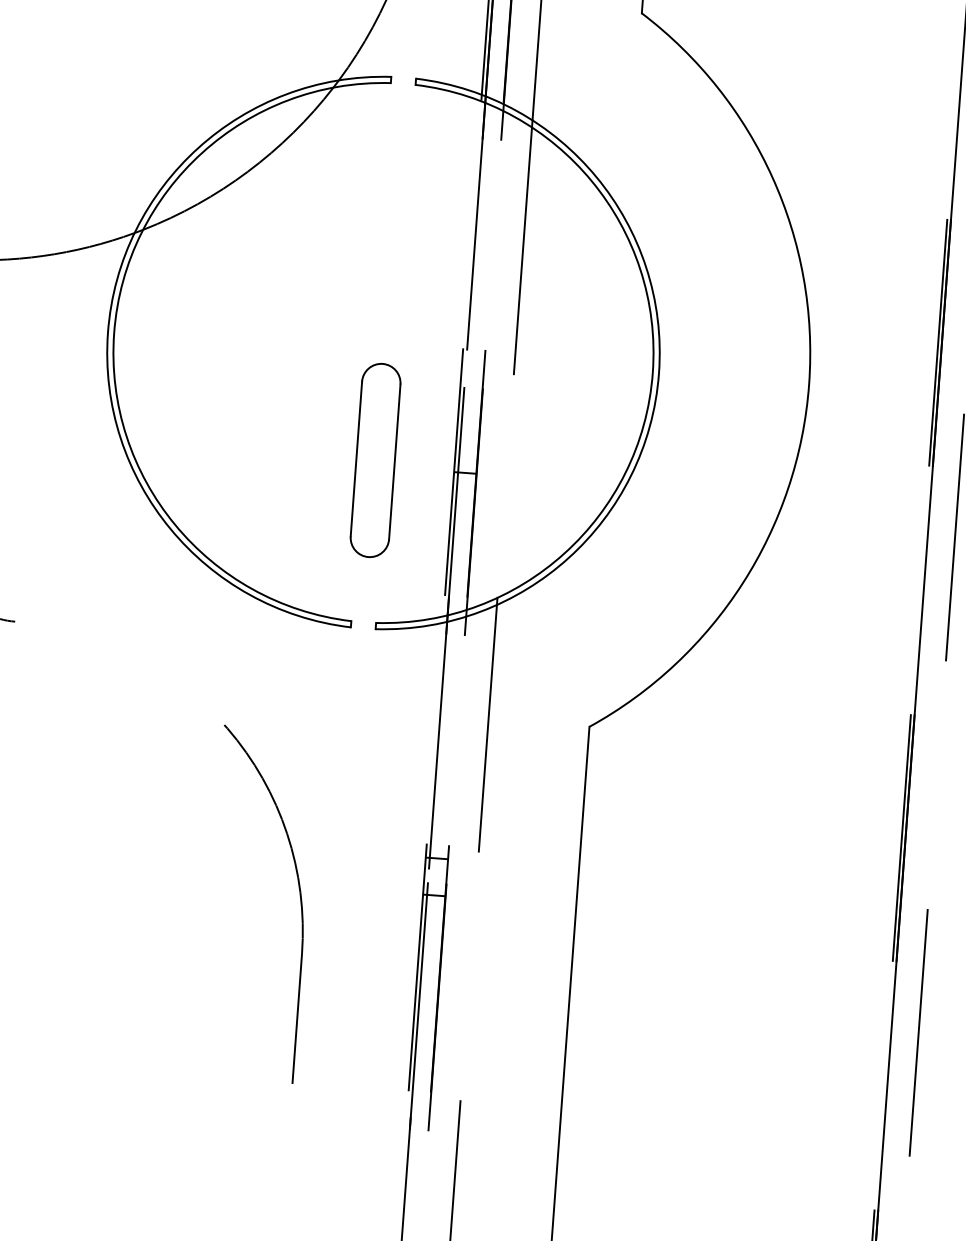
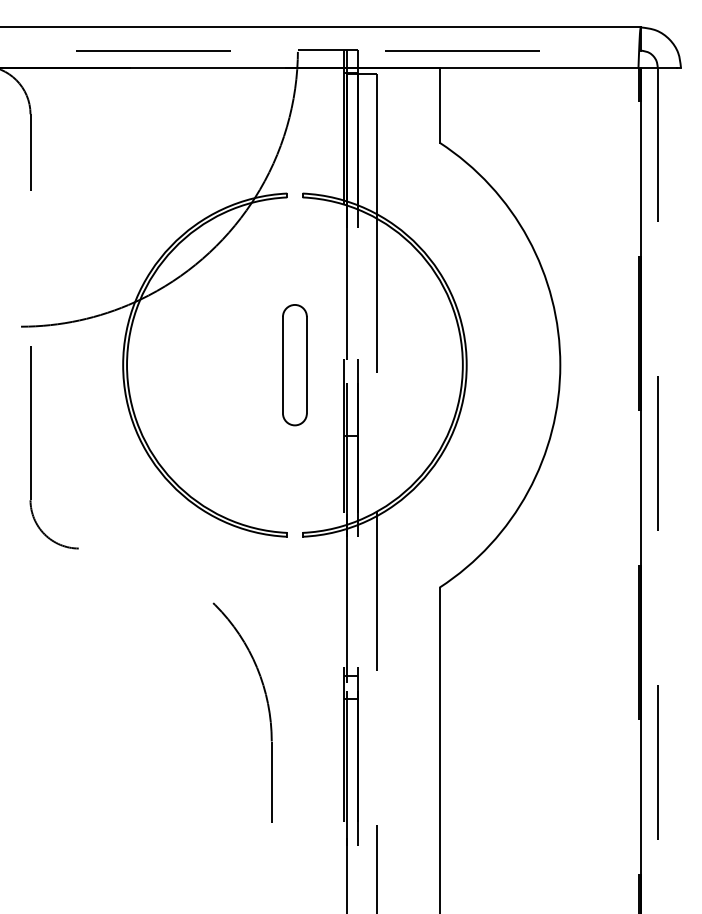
part: (374, 460) -> (294, 365), moved

